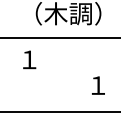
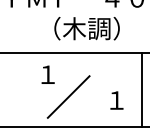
line: (49, 81) -> (68, 96), added

